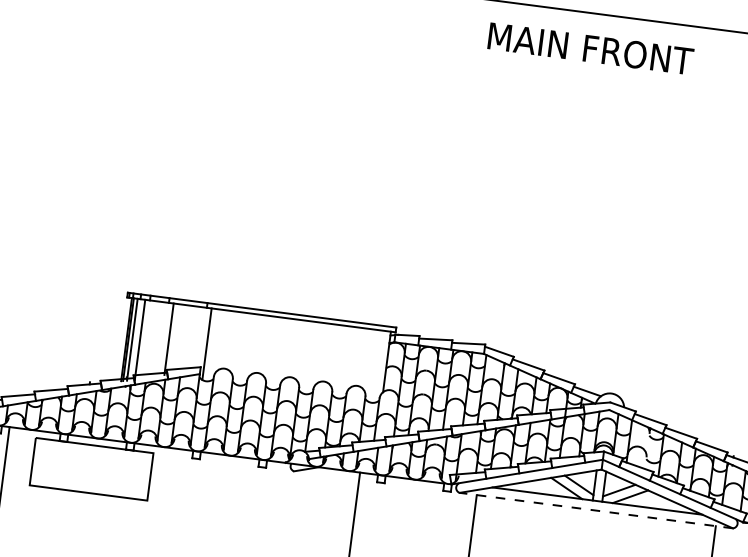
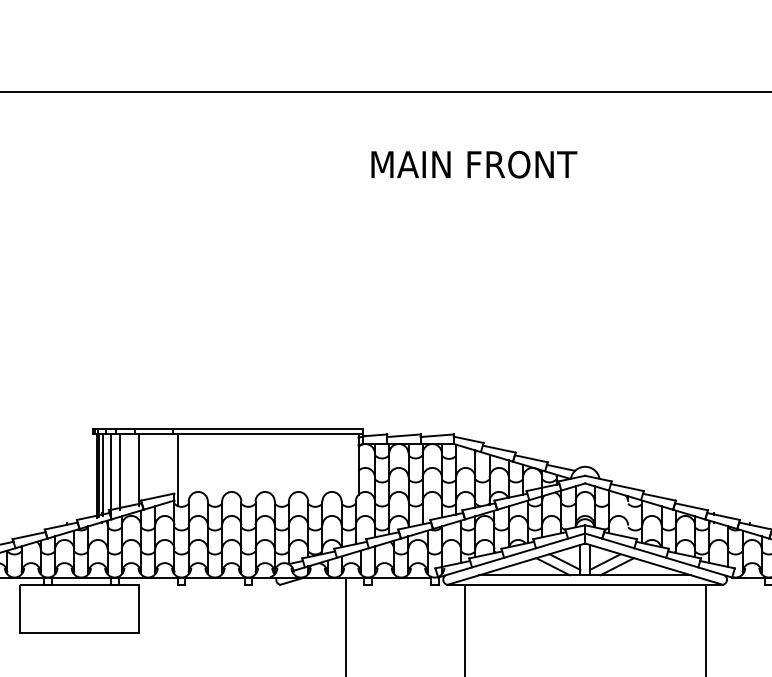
text: (591, 48) -> (474, 164), moved
line: (150, 338) -> (120, 471), added
line: (596, 510) -> (585, 584), dashed -> solid

